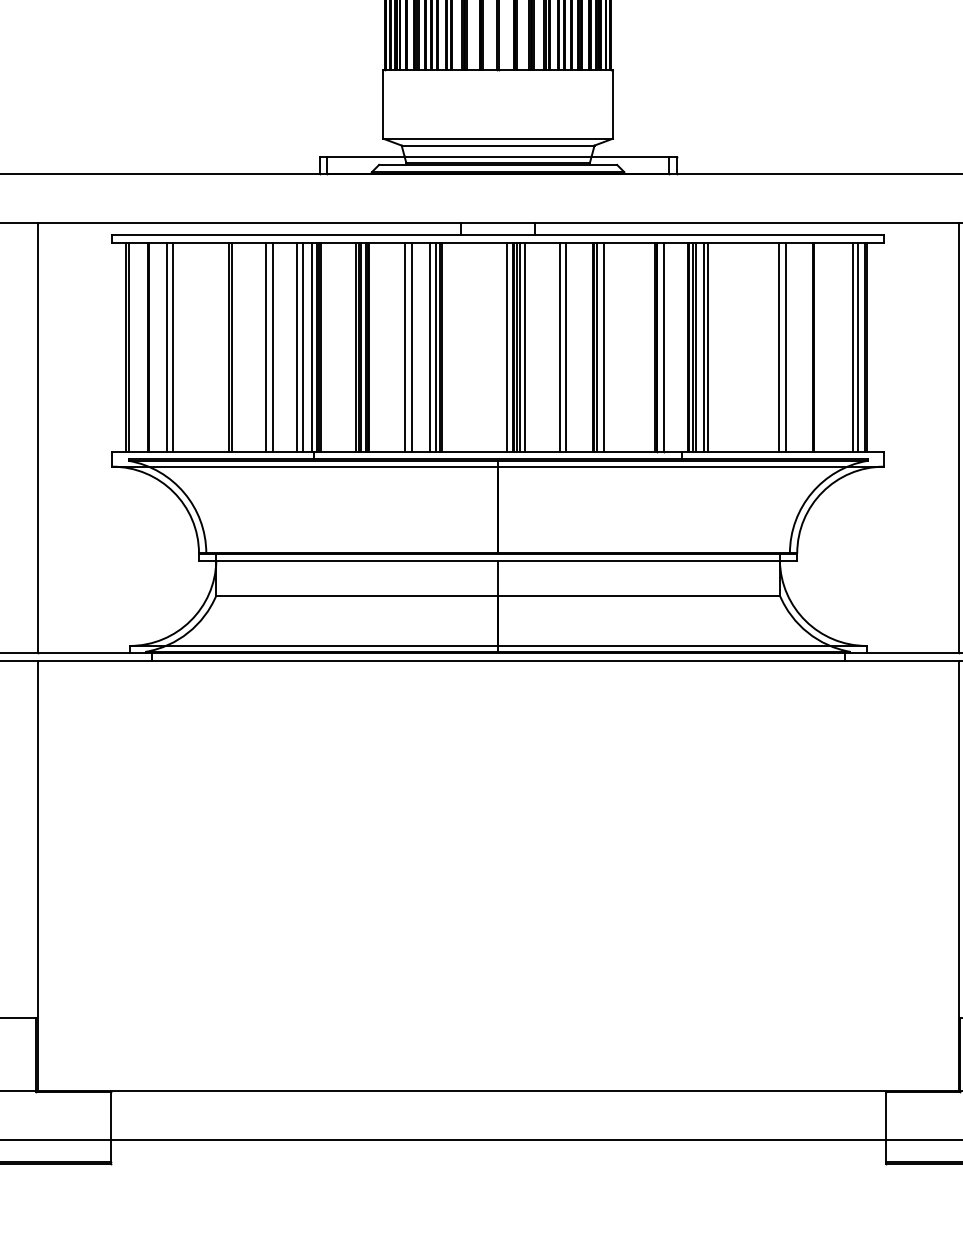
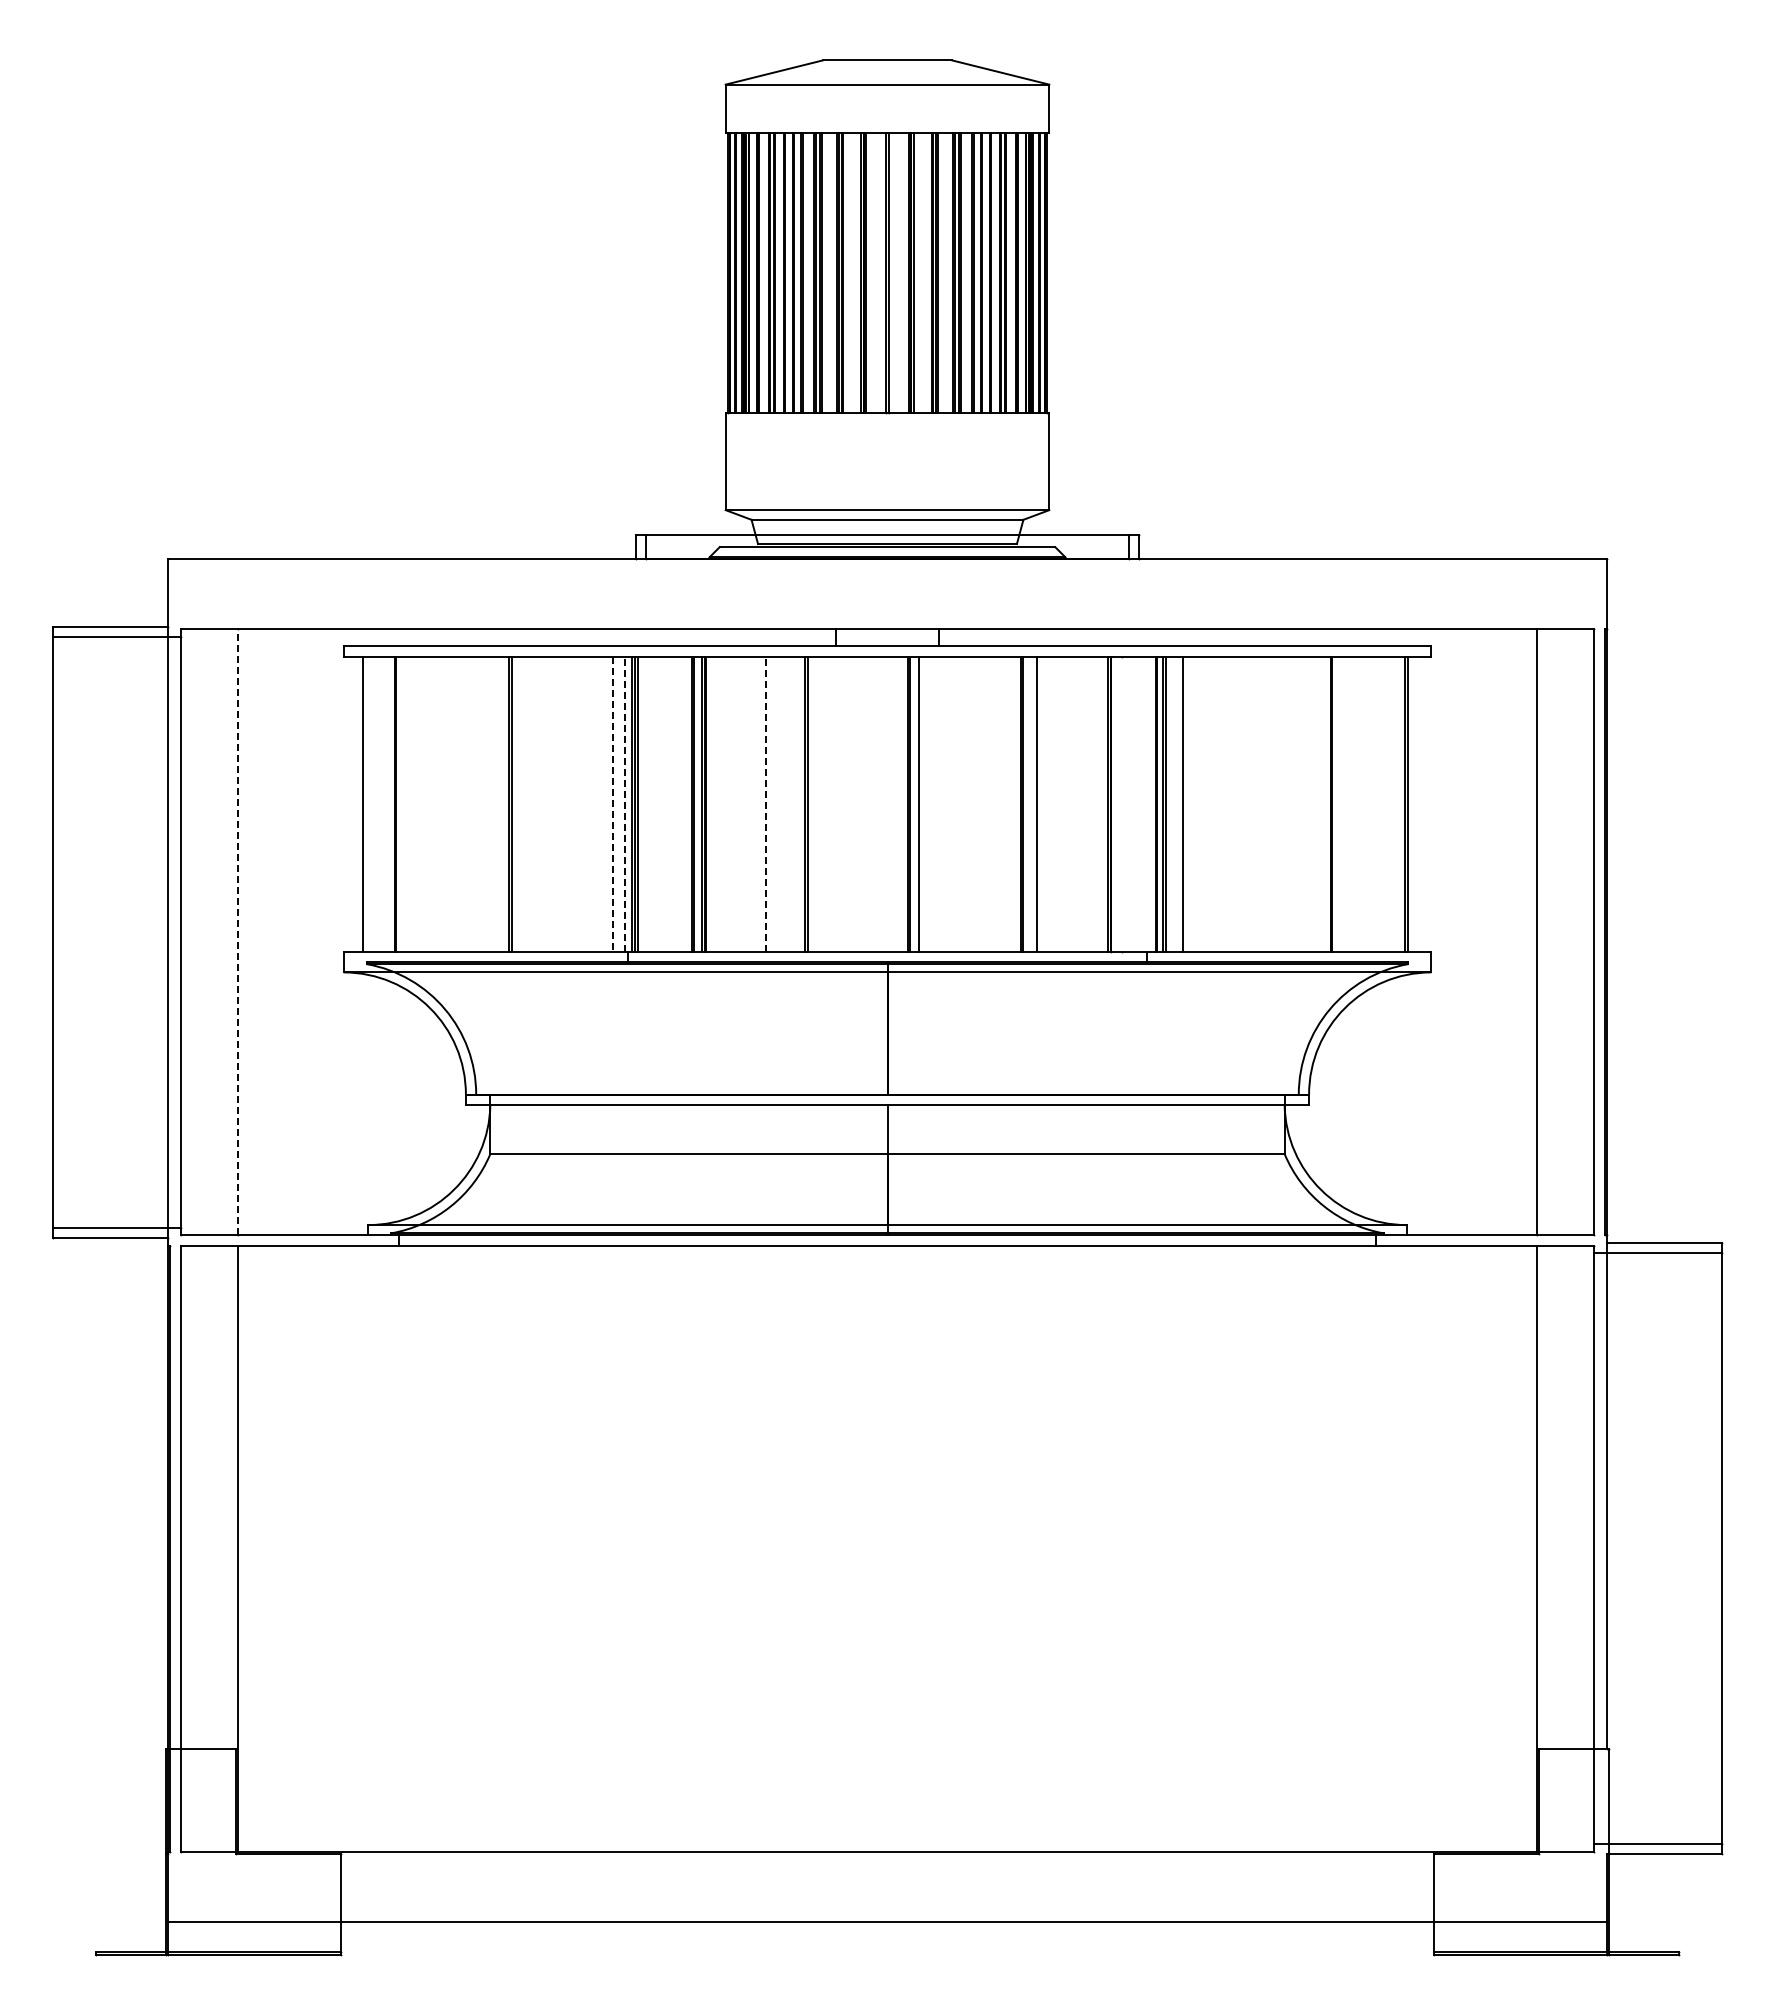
line: (129, 347) -> (367, 804), removed
line: (167, 347) -> (421, 804), removed
line: (173, 347) -> (429, 804), removed
line: (266, 347) -> (560, 804), removed
line: (273, 347) -> (570, 804), removed
line: (297, 347) -> (604, 804), removed
line: (303, 347) -> (612, 804), solid -> dashed
line: (312, 347) -> (625, 804), solid -> dashed
line: (356, 347) -> (687, 804), removed
line: (405, 347) -> (756, 804), removed
line: (412, 347) -> (766, 804), solid -> dashed
line: (430, 347) -> (791, 804), removed
line: (436, 347) -> (800, 804), removed
line: (507, 347) -> (900, 804), removed
line: (516, 347) -> (913, 804), removed
line: (525, 347) -> (925, 804), removed
line: (559, 347) -> (974, 804), removed
line: (566, 347) -> (983, 804), removed
line: (597, 347) -> (1027, 804), removed
line: (664, 347) -> (1121, 804), removed
line: (704, 347) -> (1178, 804), removed
line: (779, 347) -> (1283, 804), removed
line: (785, 347) -> (1292, 804), removed
line: (852, 347) -> (1387, 804), removed
line: (857, 347) -> (1394, 804), removed
line: (37, 438) -> (238, 932), solid -> dashed

